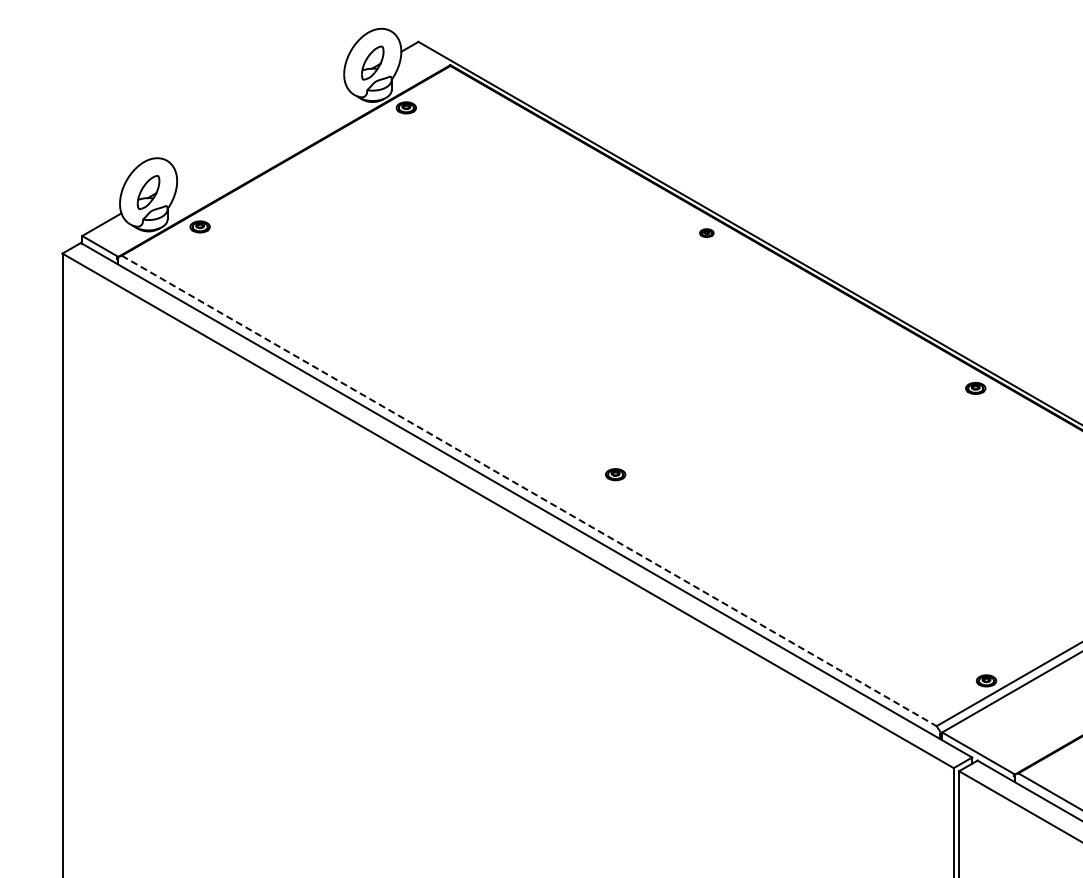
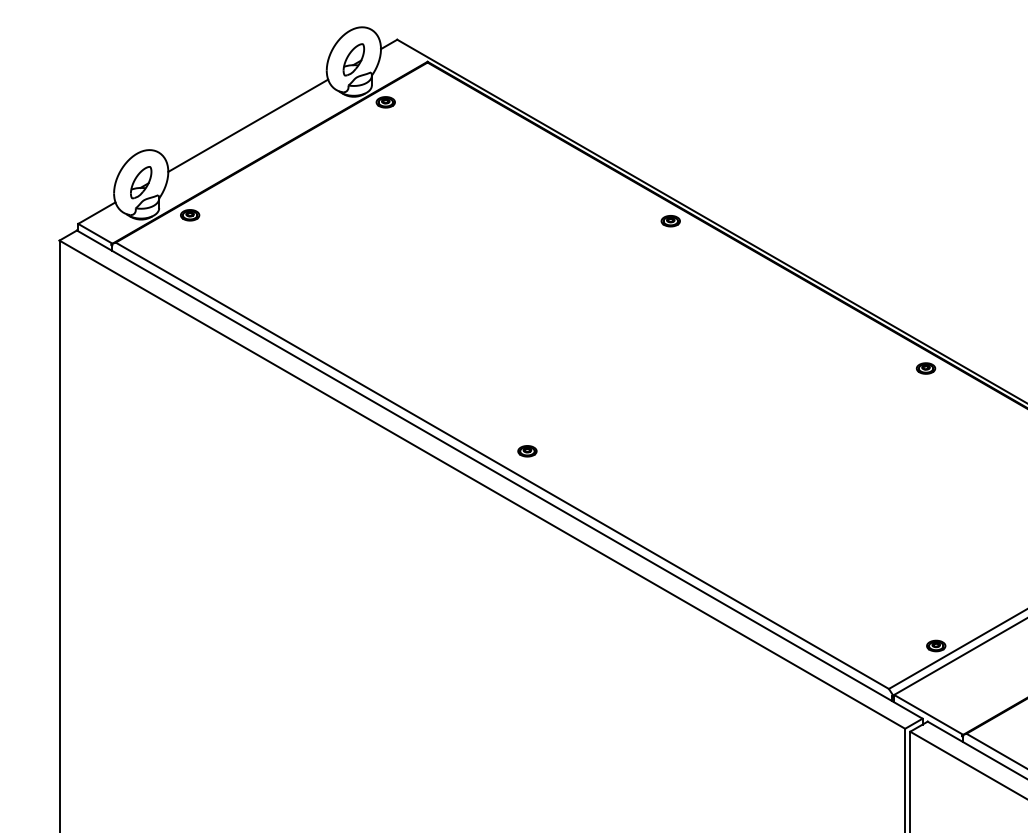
line: (261, 132) -> (248, 125), added
part: (706, 232) -> (670, 220), size x1.43
part: (615, 474) -> (527, 451), moved
line: (529, 491) -> (502, 466), dashed -> solid

